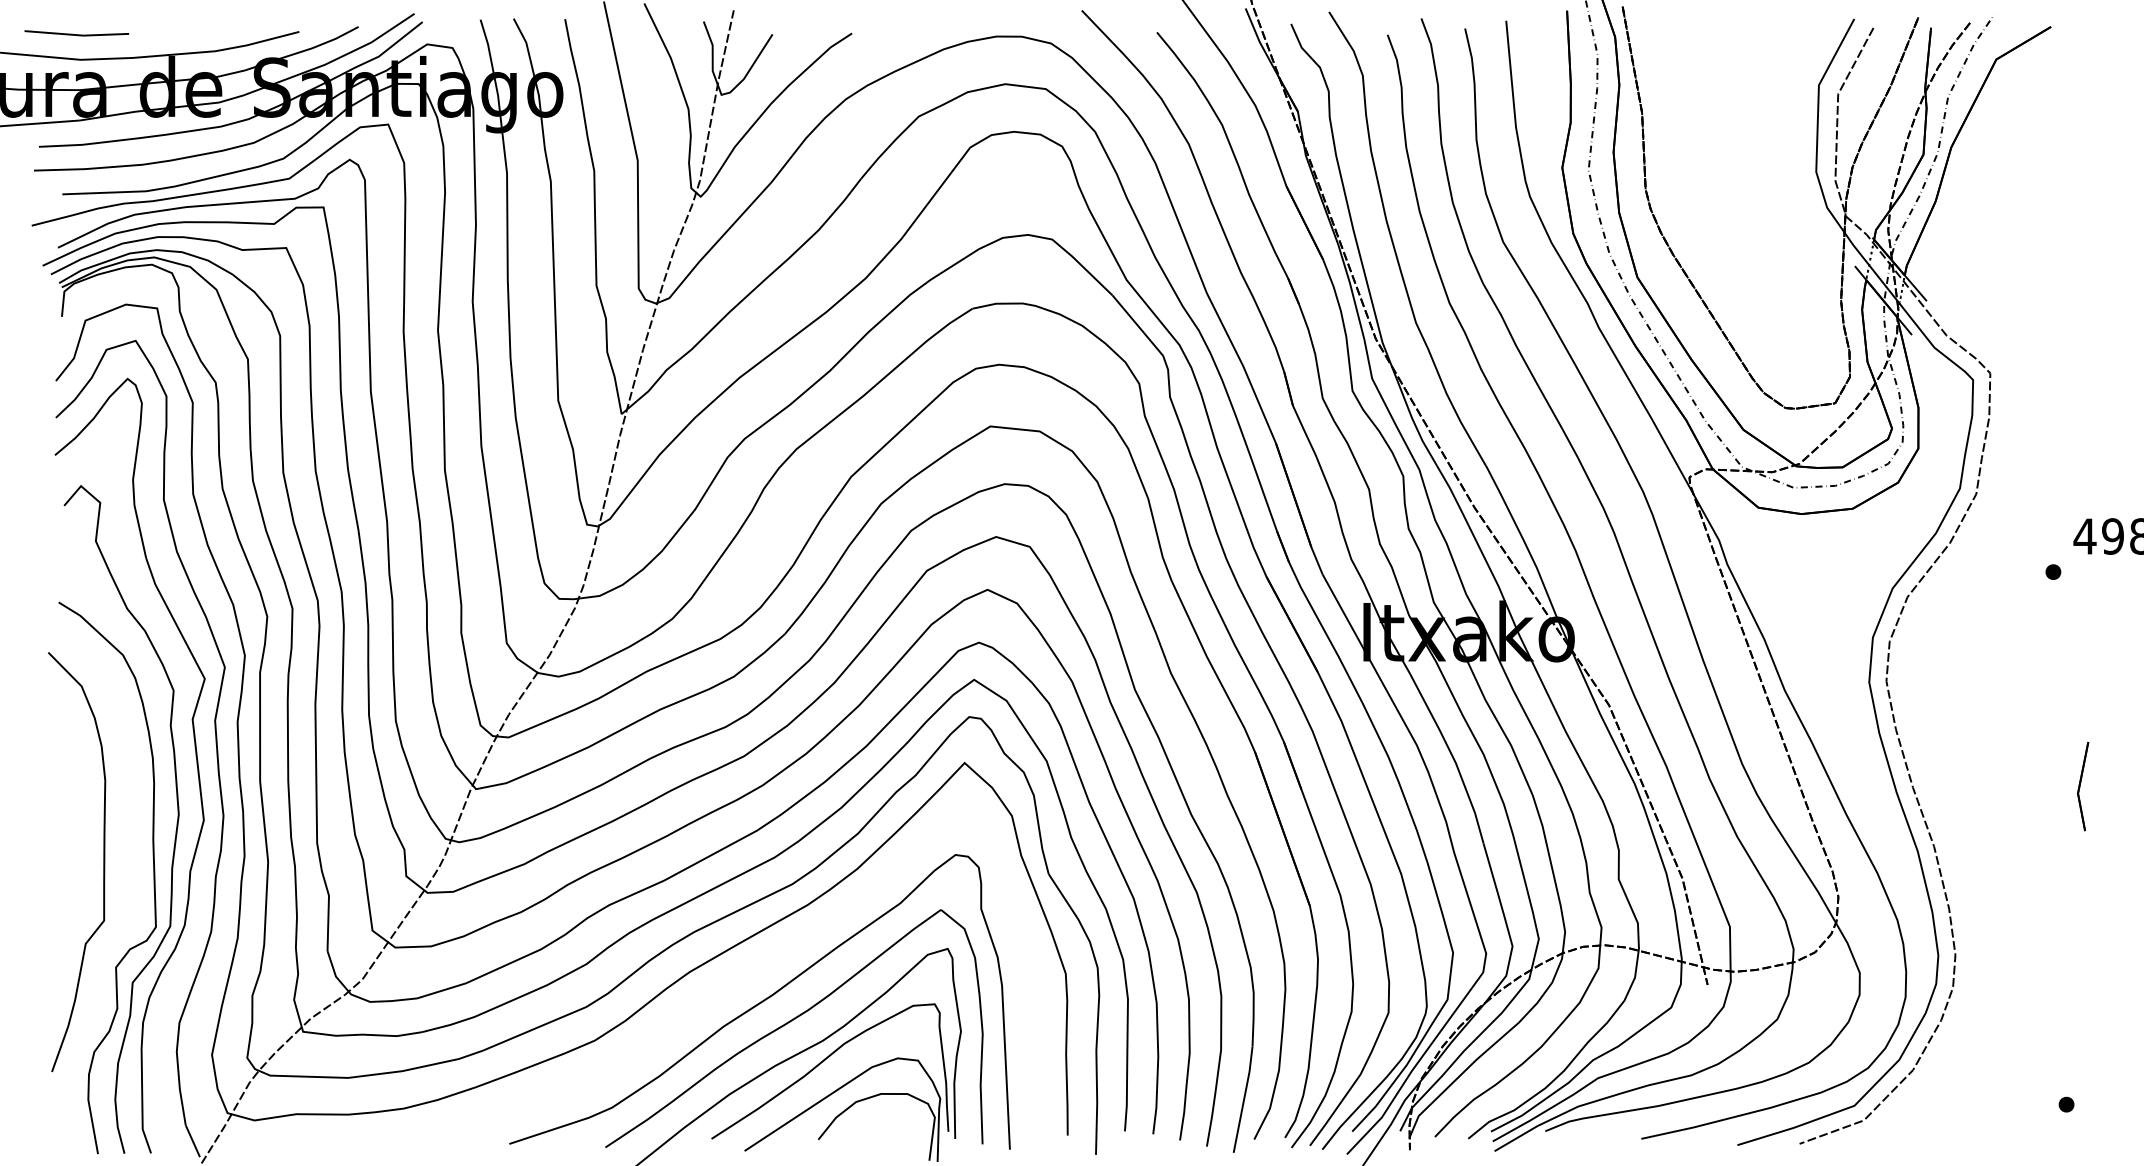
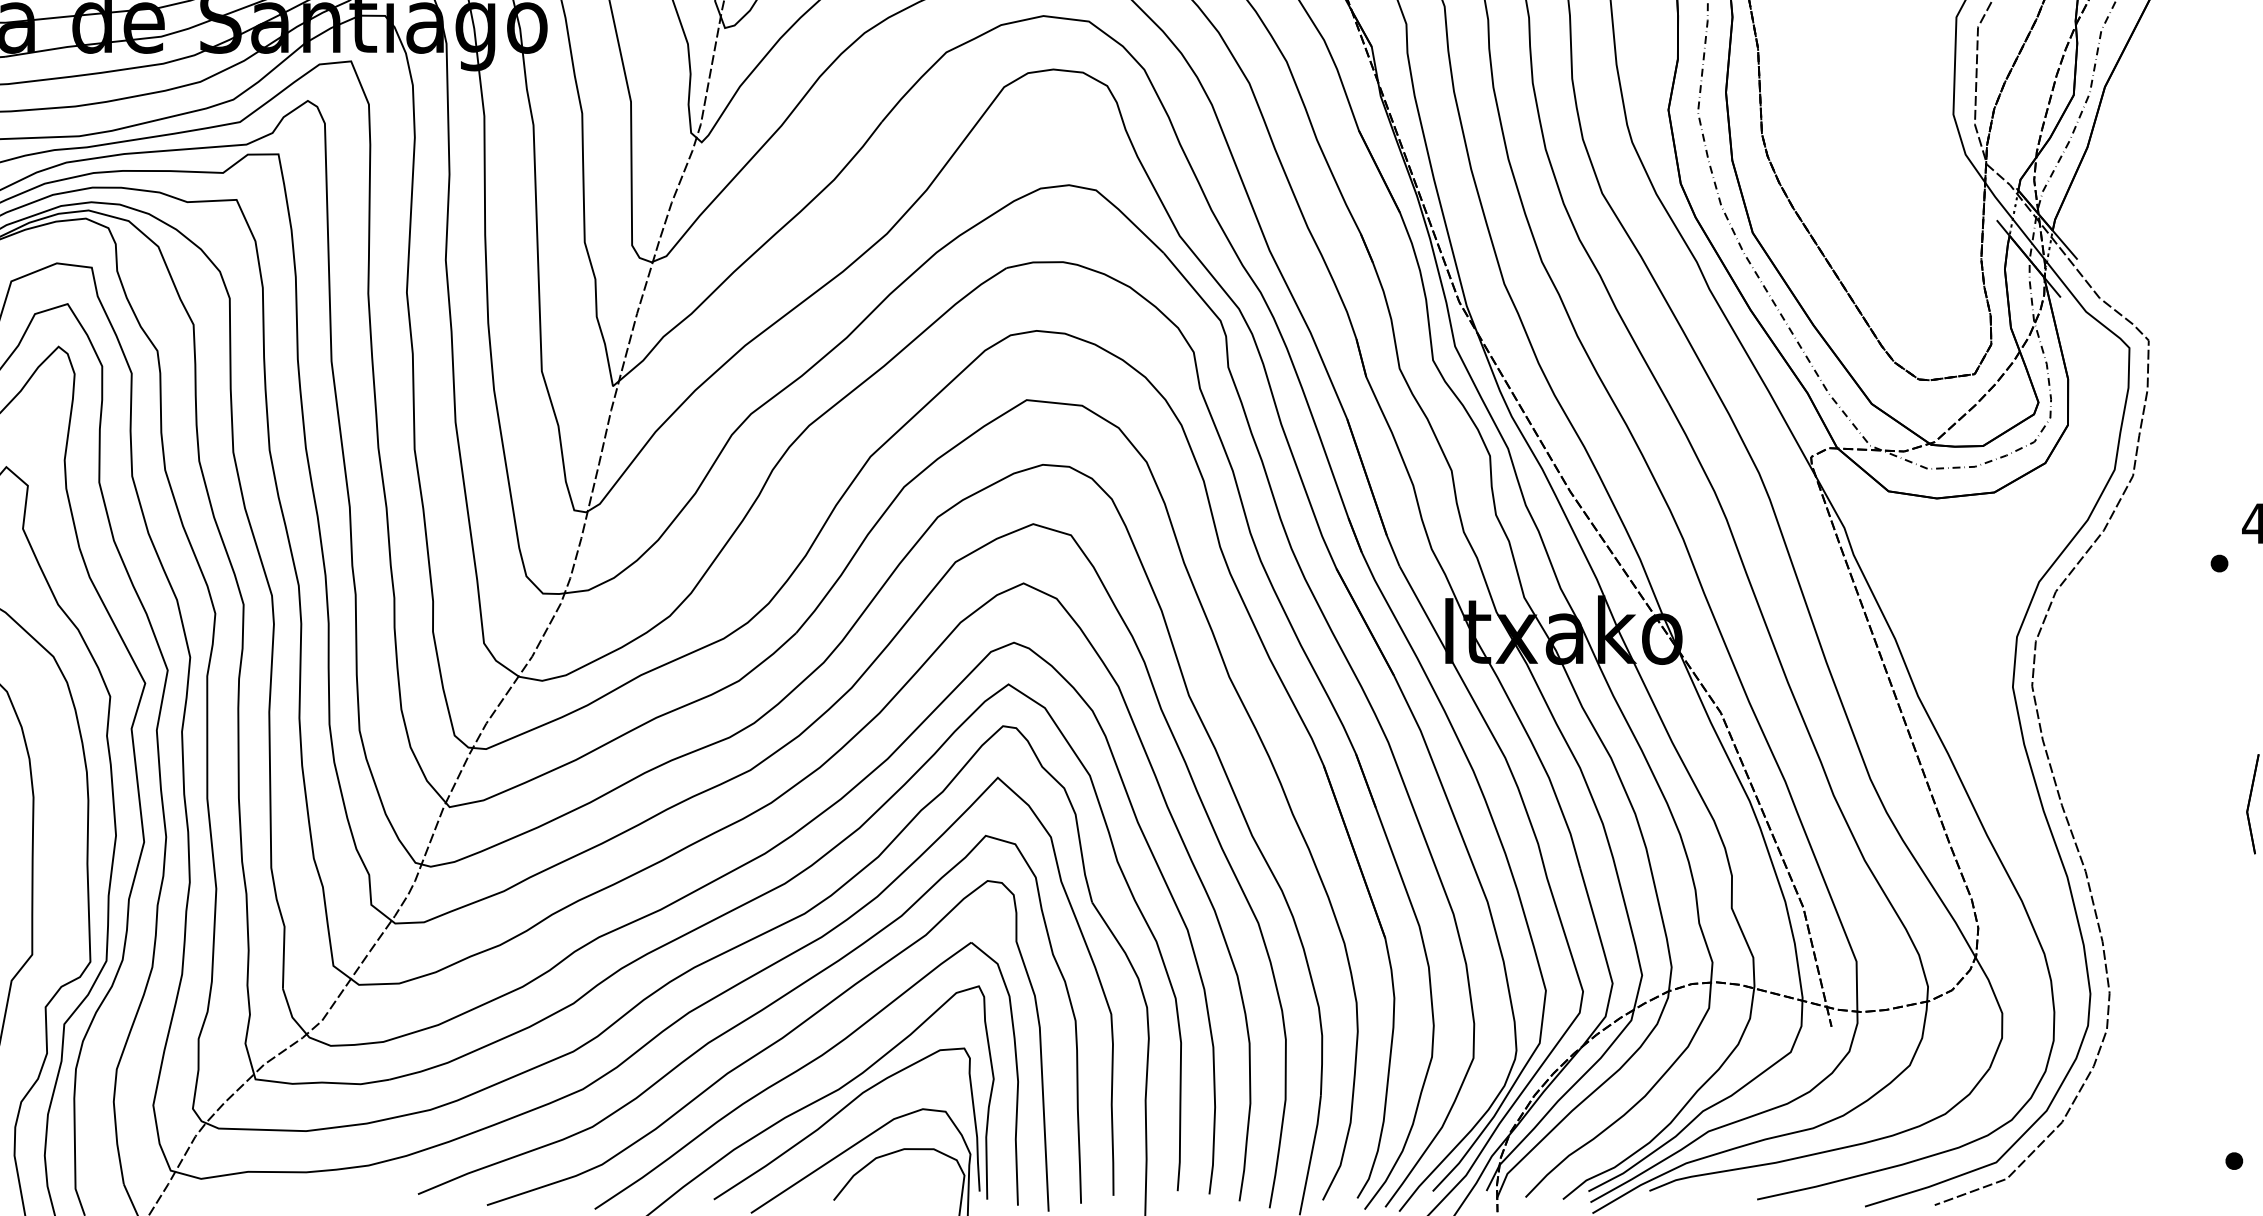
curve: (743, 977) -> (749, 1018), added

